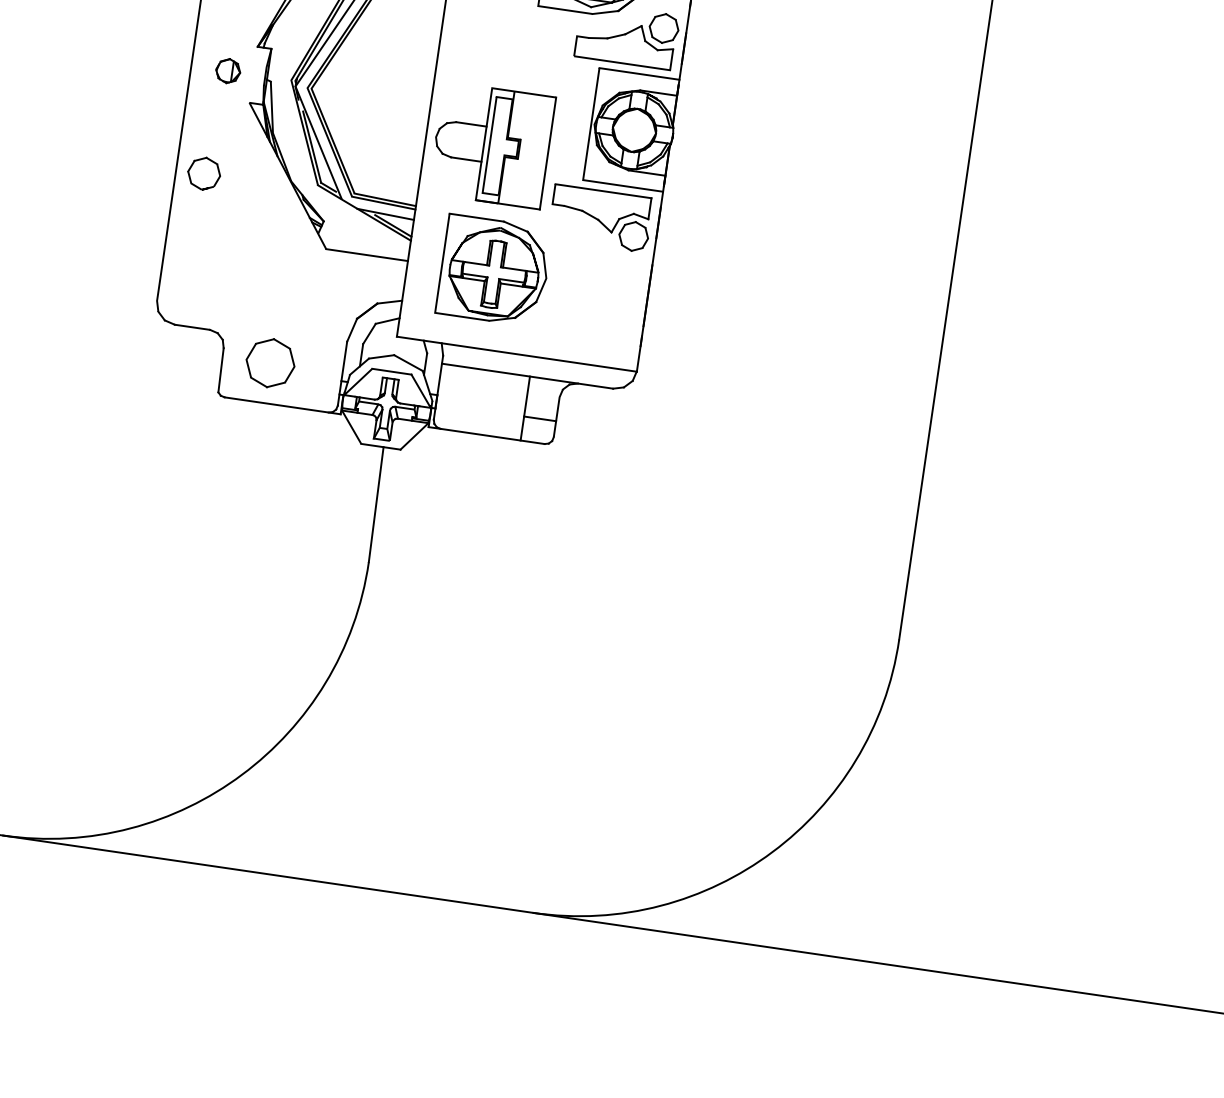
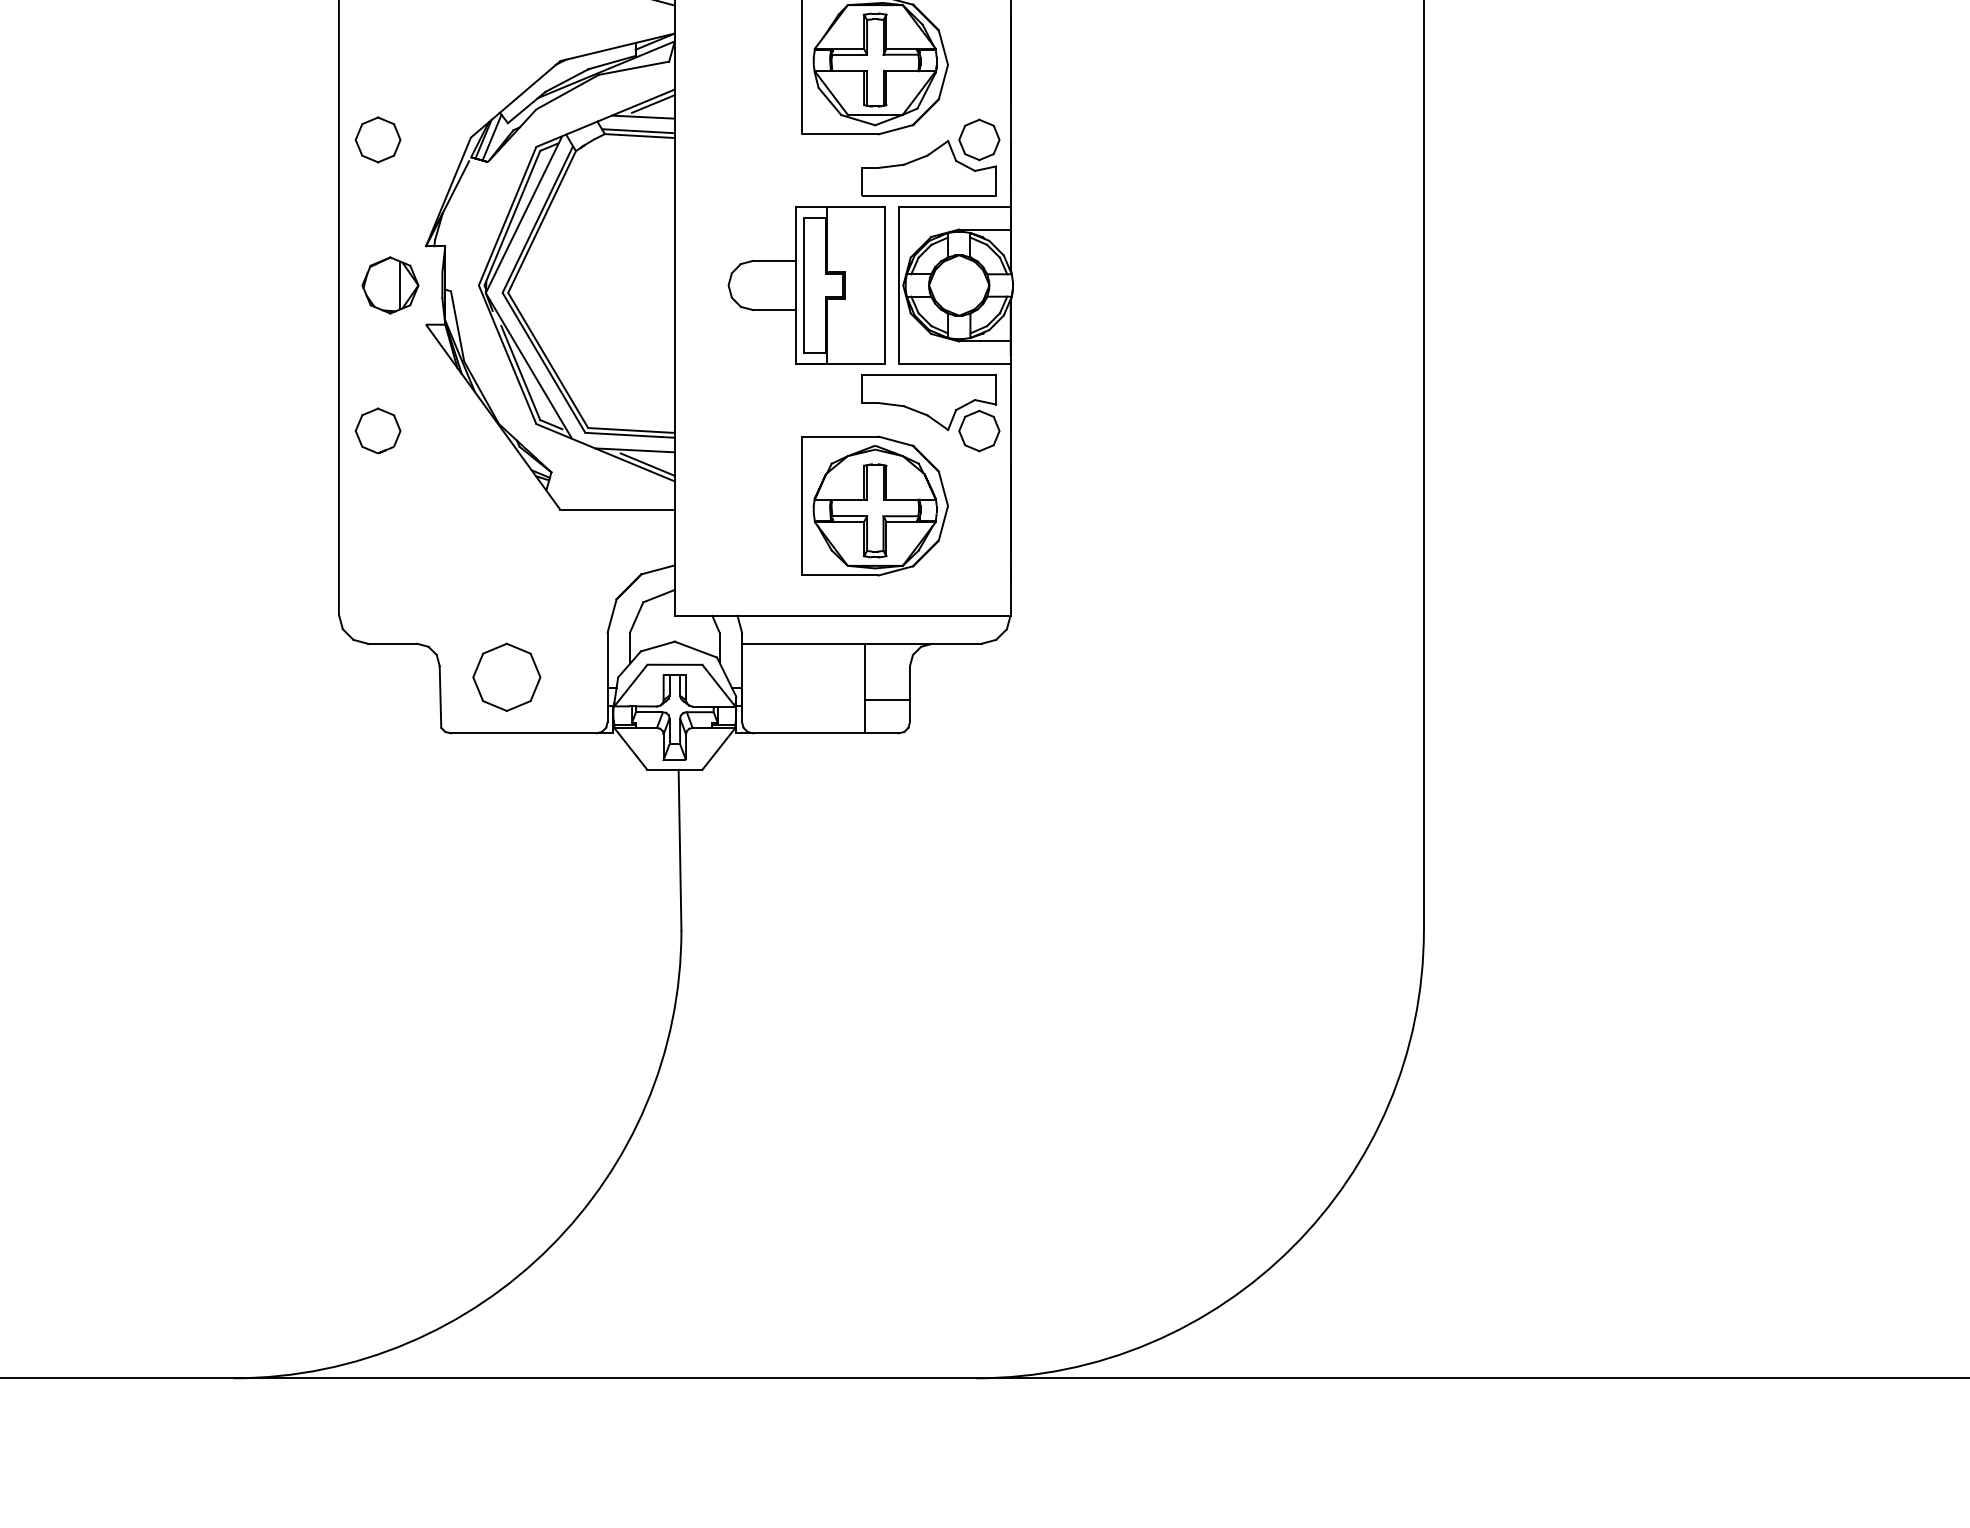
part: (228, 71) -> (390, 285), size x1.67
part: (491, 145) -> (806, 285), moved
part: (493, 270) -> (874, 505), moved

